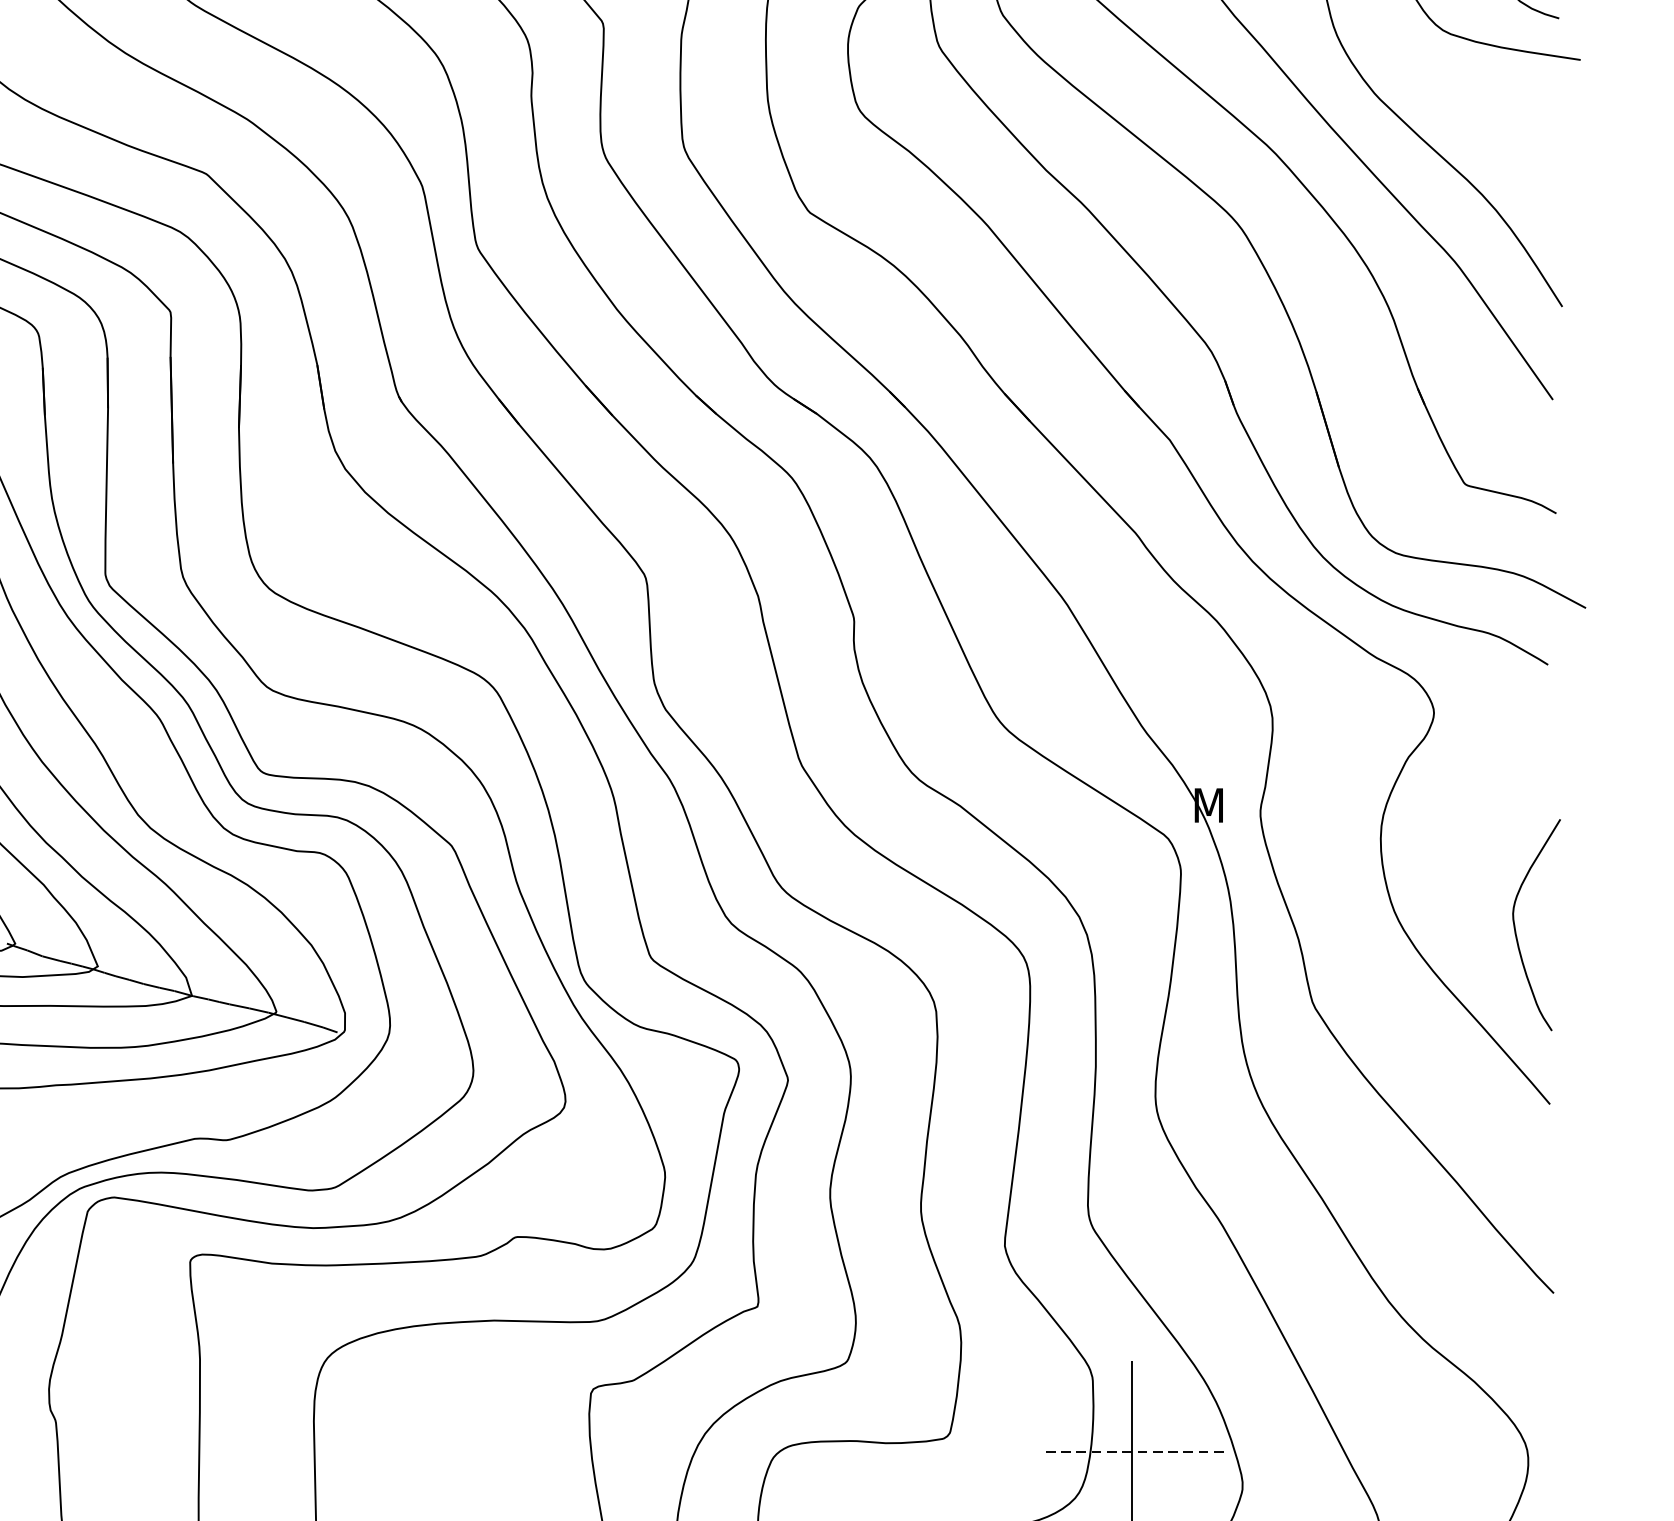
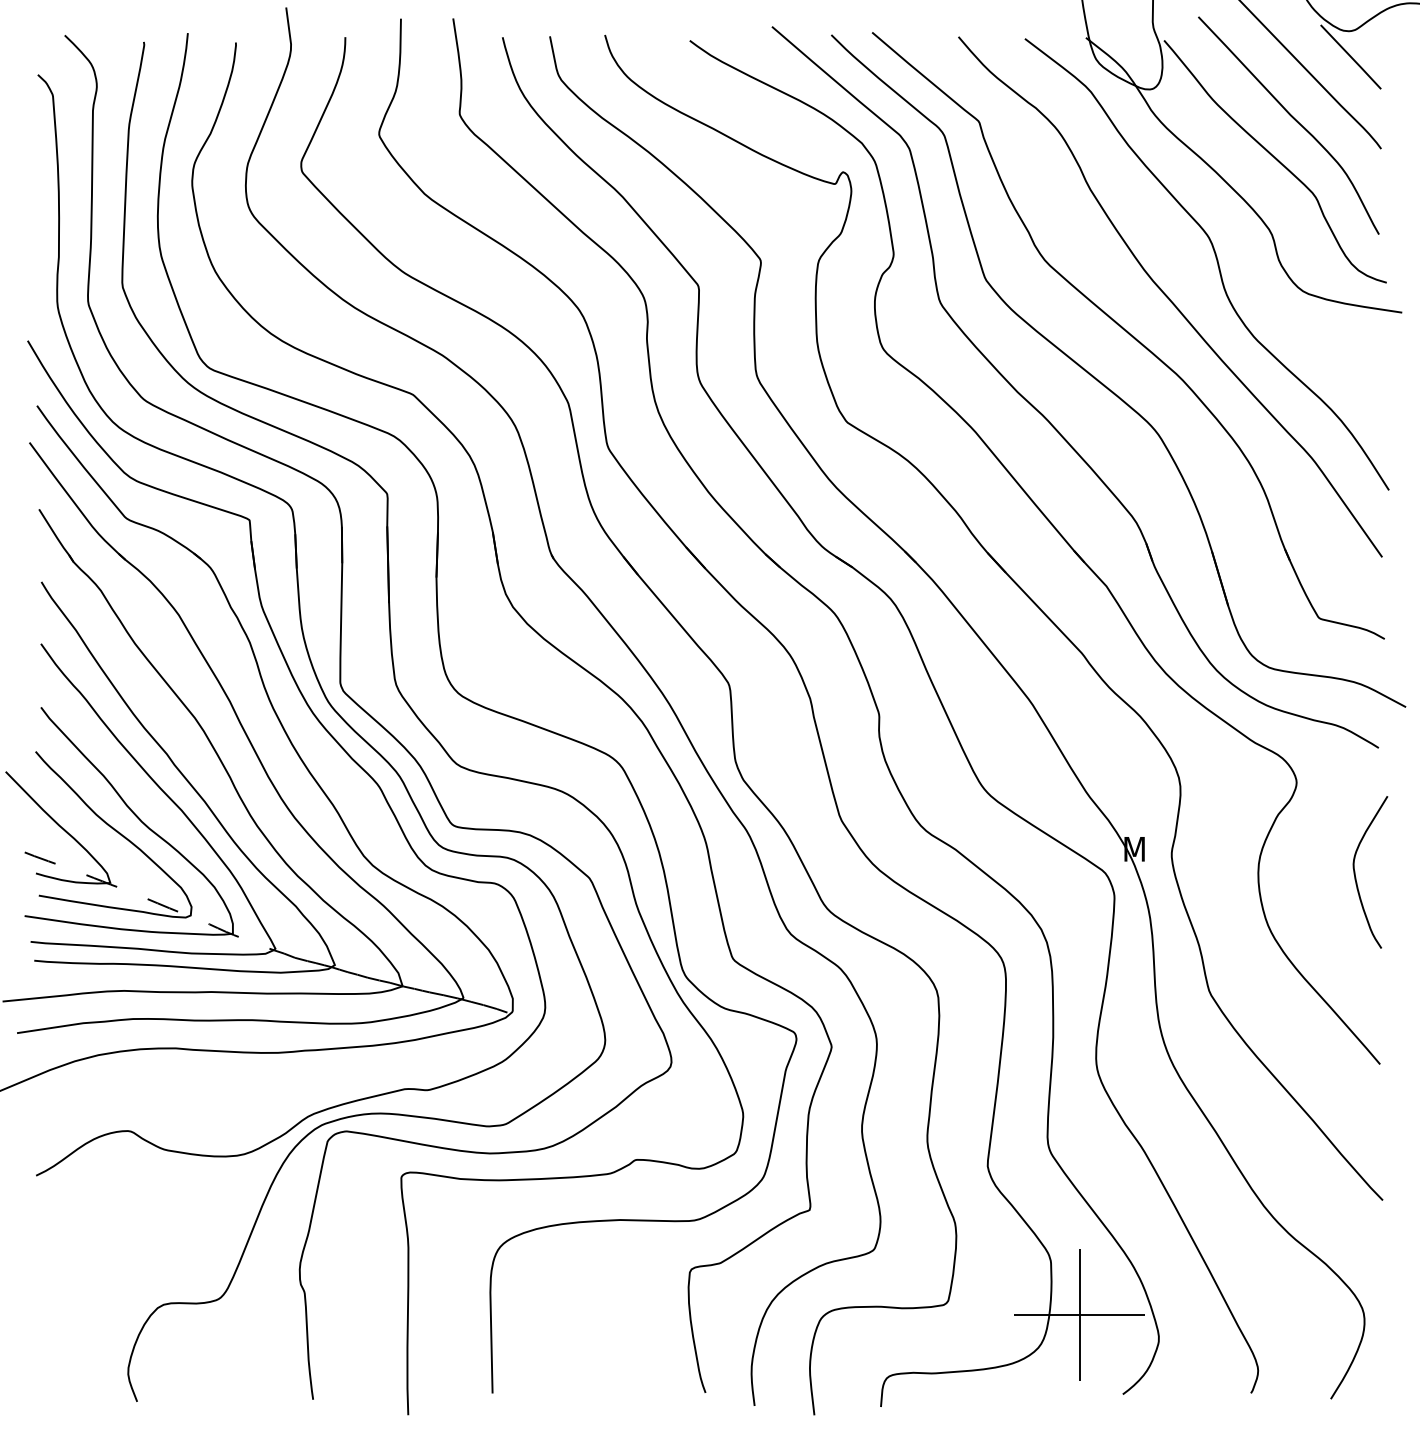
curve: (1517, 932) -> (1356, 877), moved
line: (1132, 1451) -> (1079, 1314), dashed -> solid

